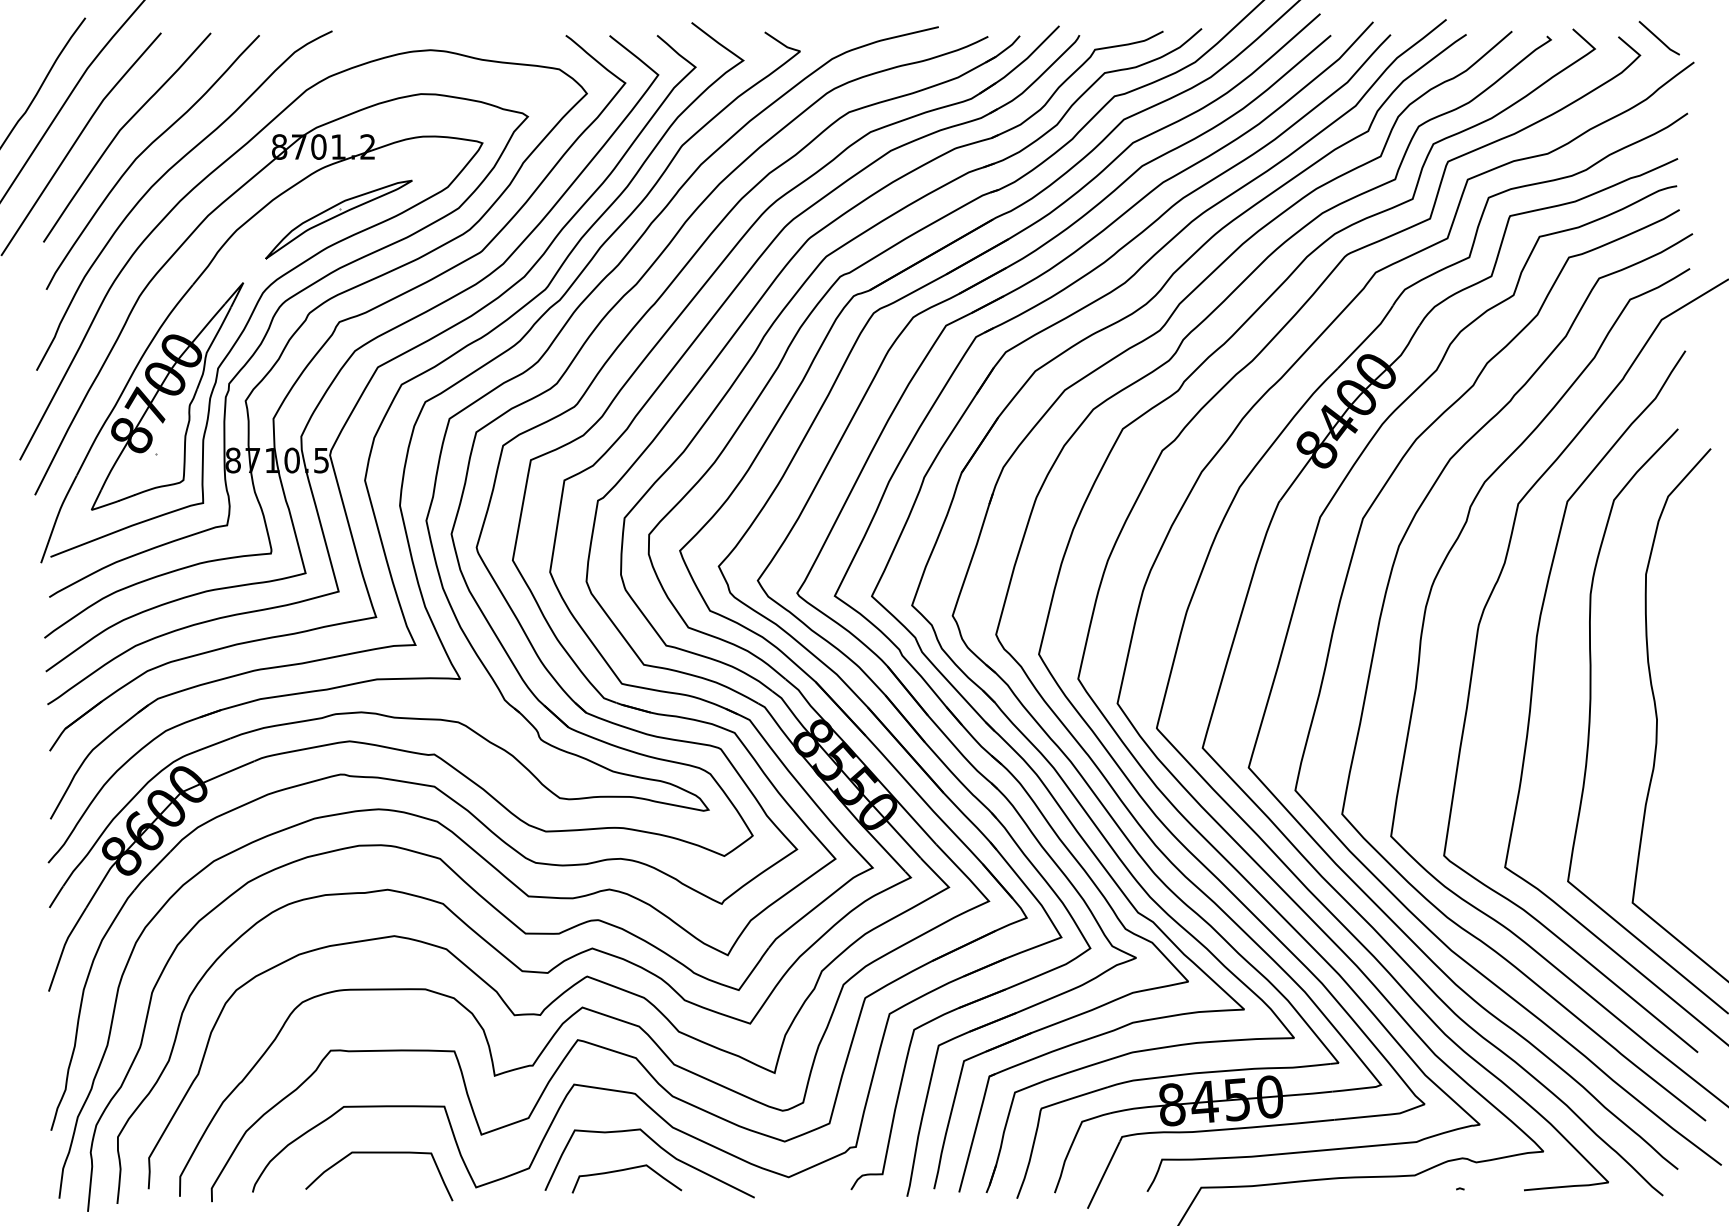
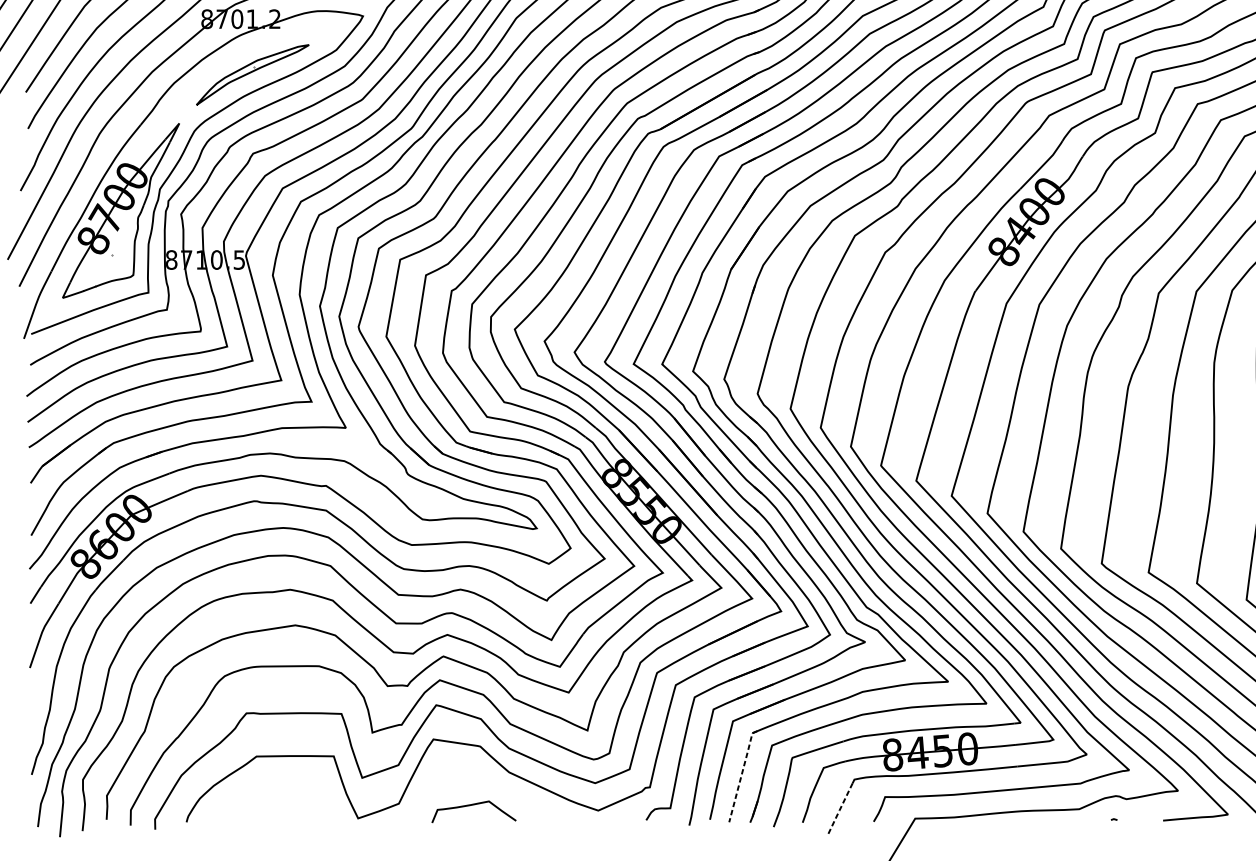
line: (975, 1129) -> (741, 773), solid -> dashed
curve: (661, 1149) -> (500, 789), removed
curve: (379, 1153) -> (283, 792), removed
line: (1103, 1176) -> (840, 810), solid -> dashed

